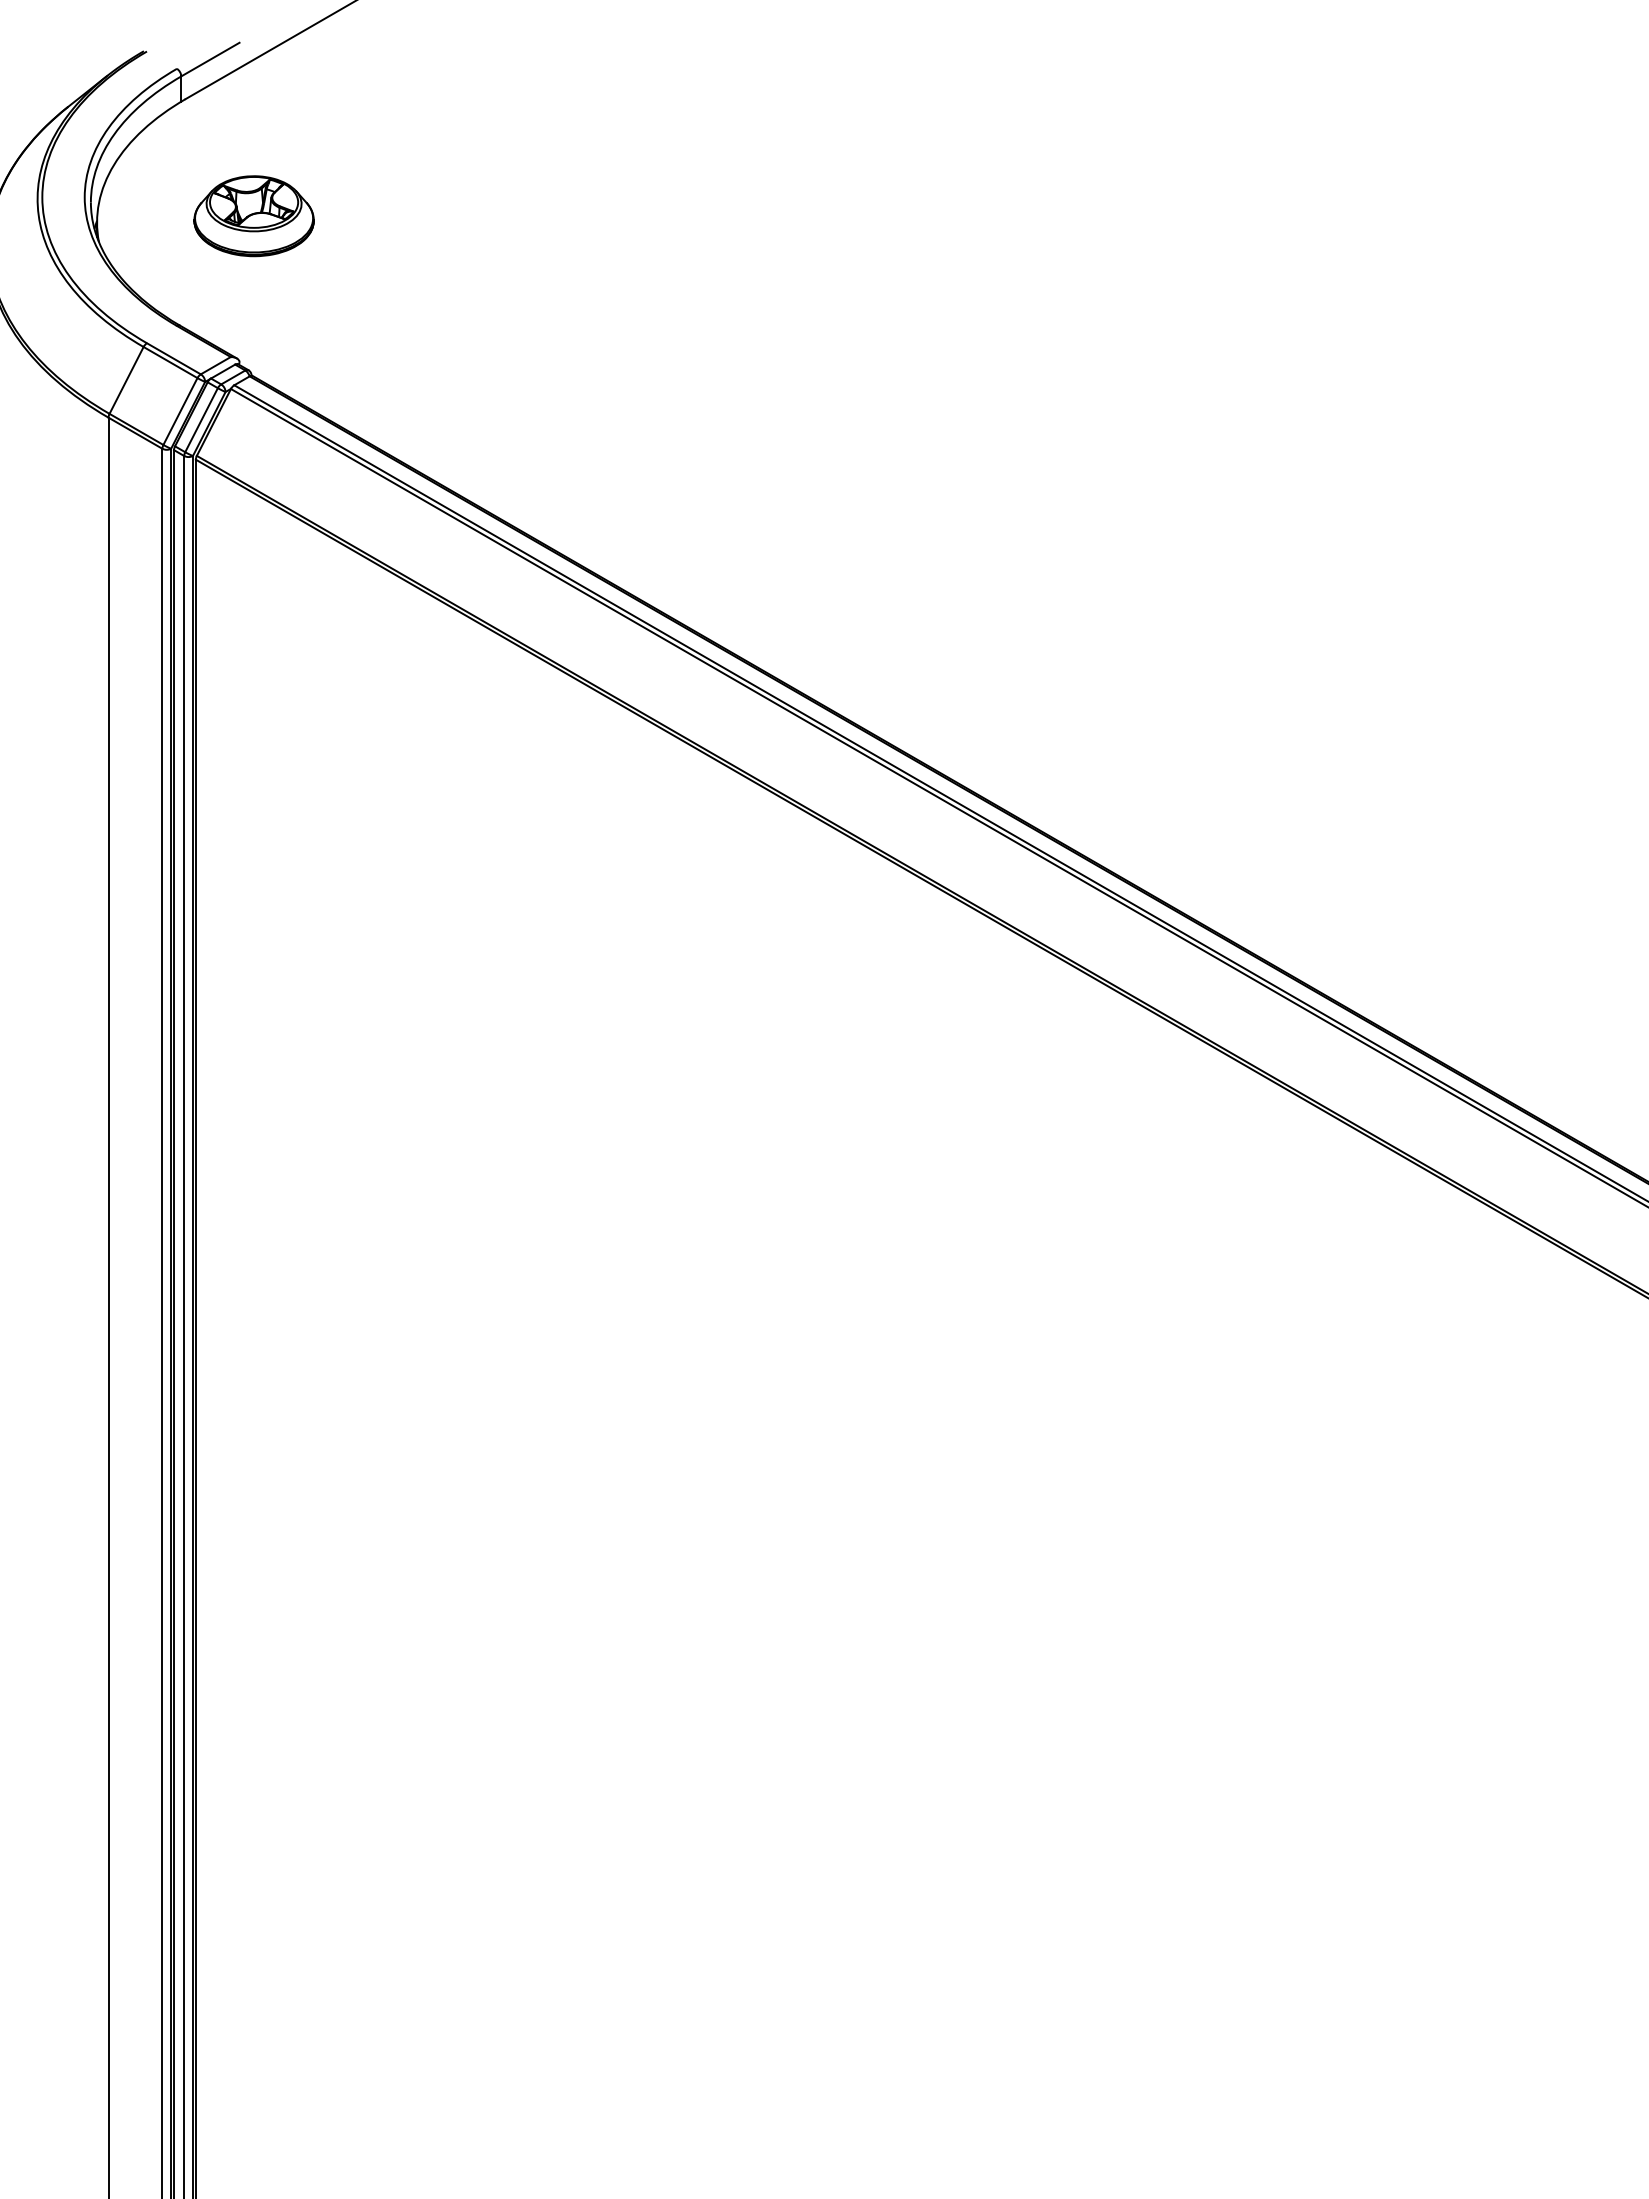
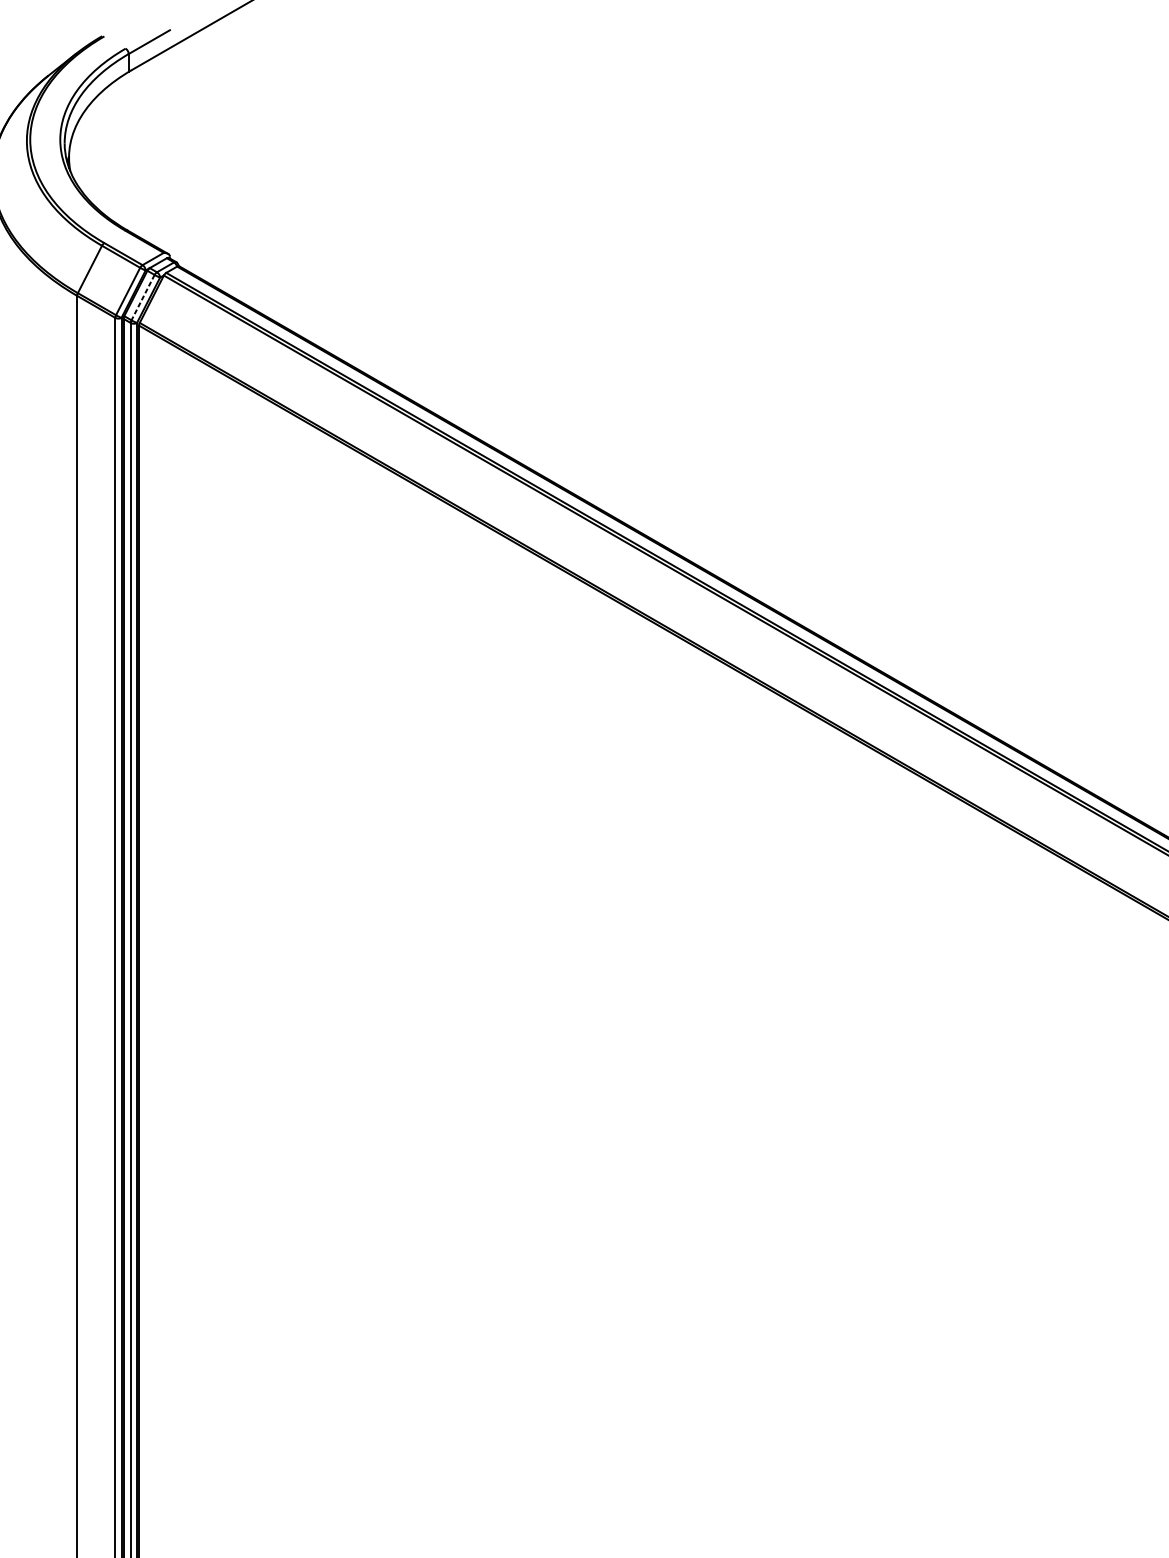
part: (253, 216) -> (179, 153), removed
line: (201, 420) -> (143, 297), solid -> dashed

